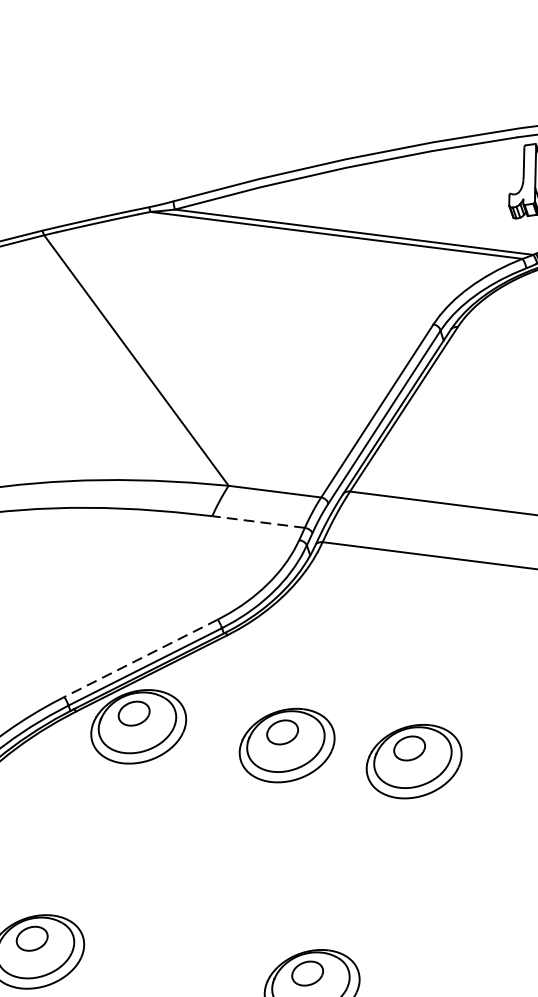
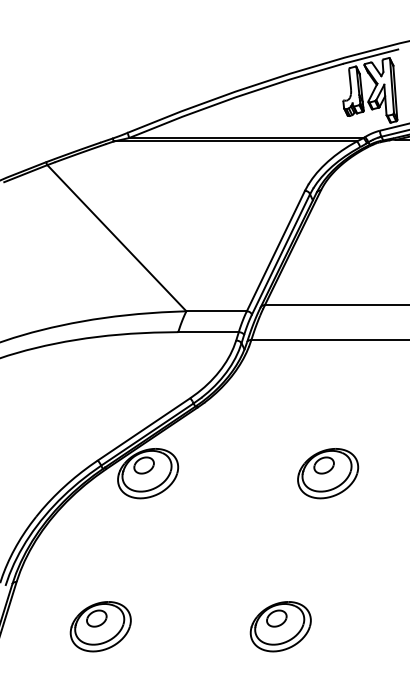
line: (258, 522) -> (208, 332), dashed -> solid
line: (141, 658) -> (144, 429), dashed -> solid
part: (287, 745) -> (245, 473), removed

